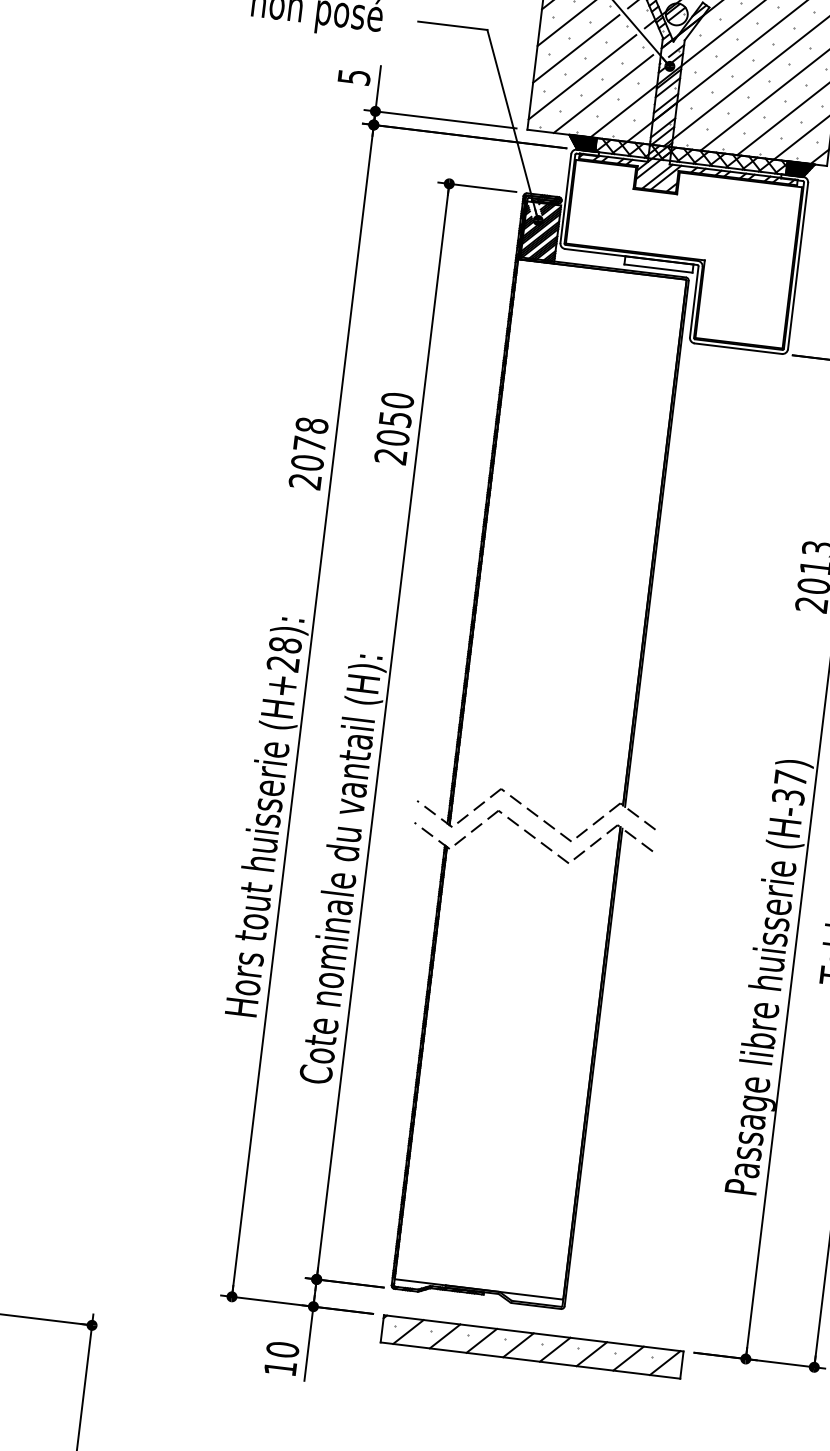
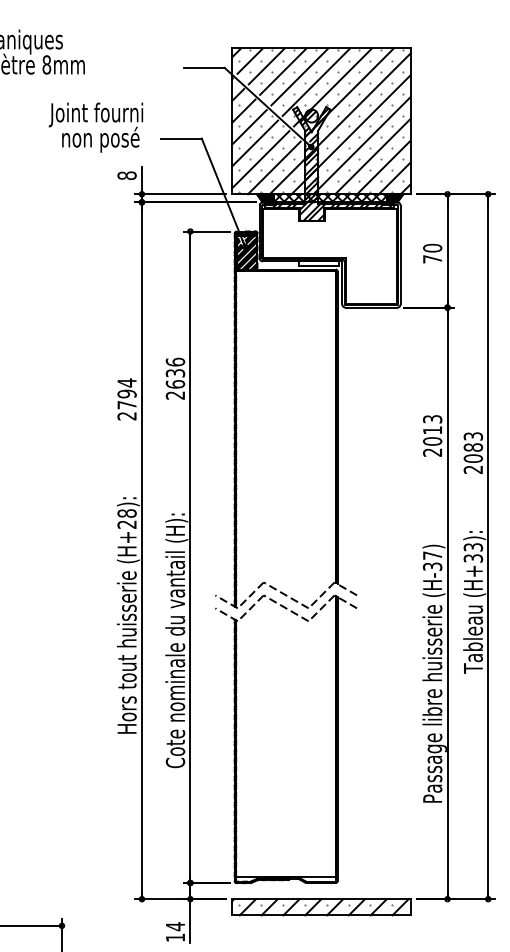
text: (353, 76) -> (126, 175), 5 -> 8
text: (393, 417) -> (174, 372), 2050 -> 2636
text: (308, 443) -> (126, 393), 2078 -> 2794
text: (282, 1349) -> (175, 926), 10 -> 14

